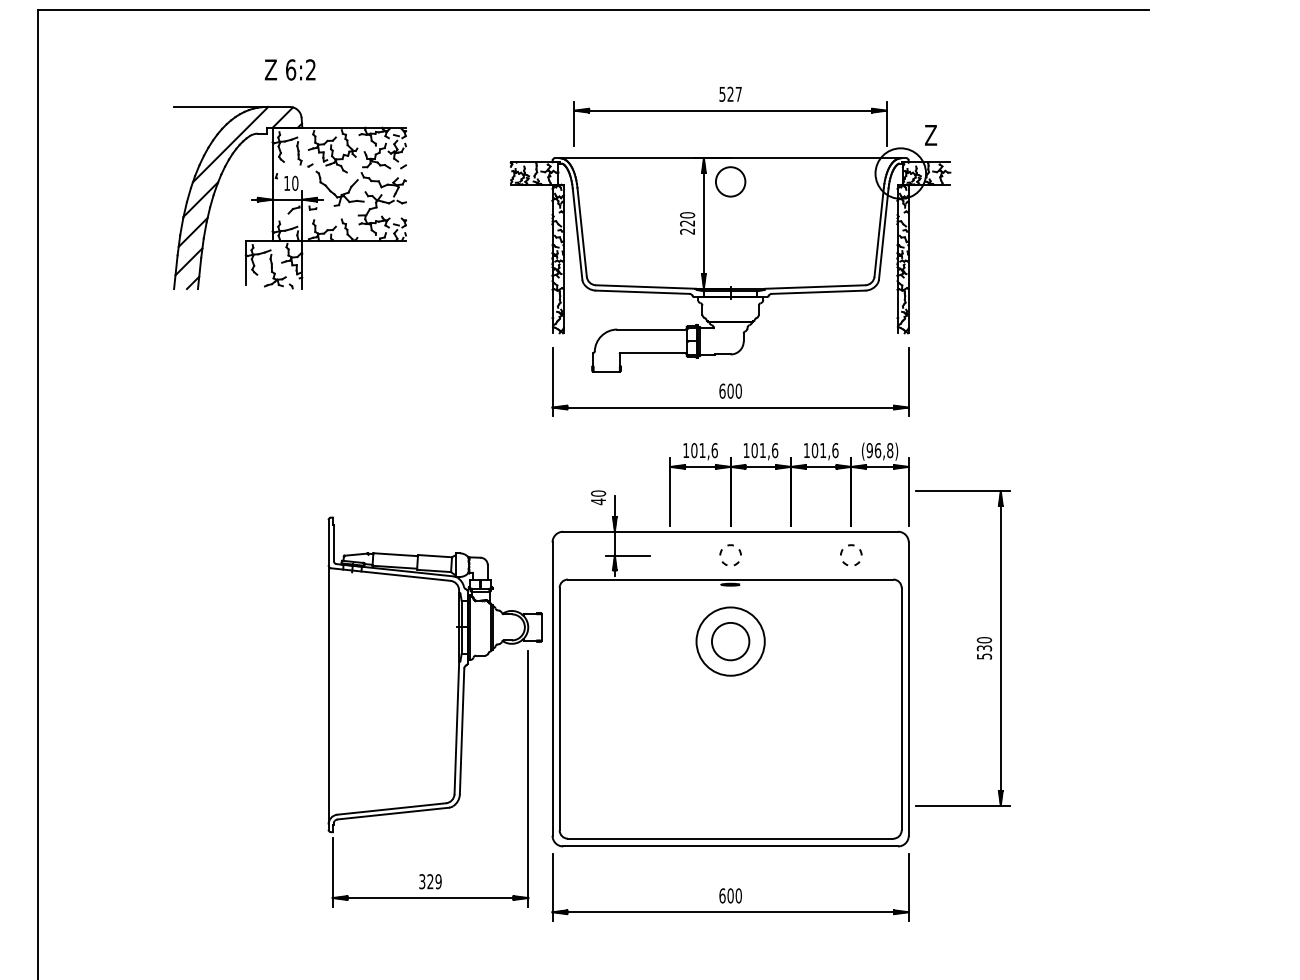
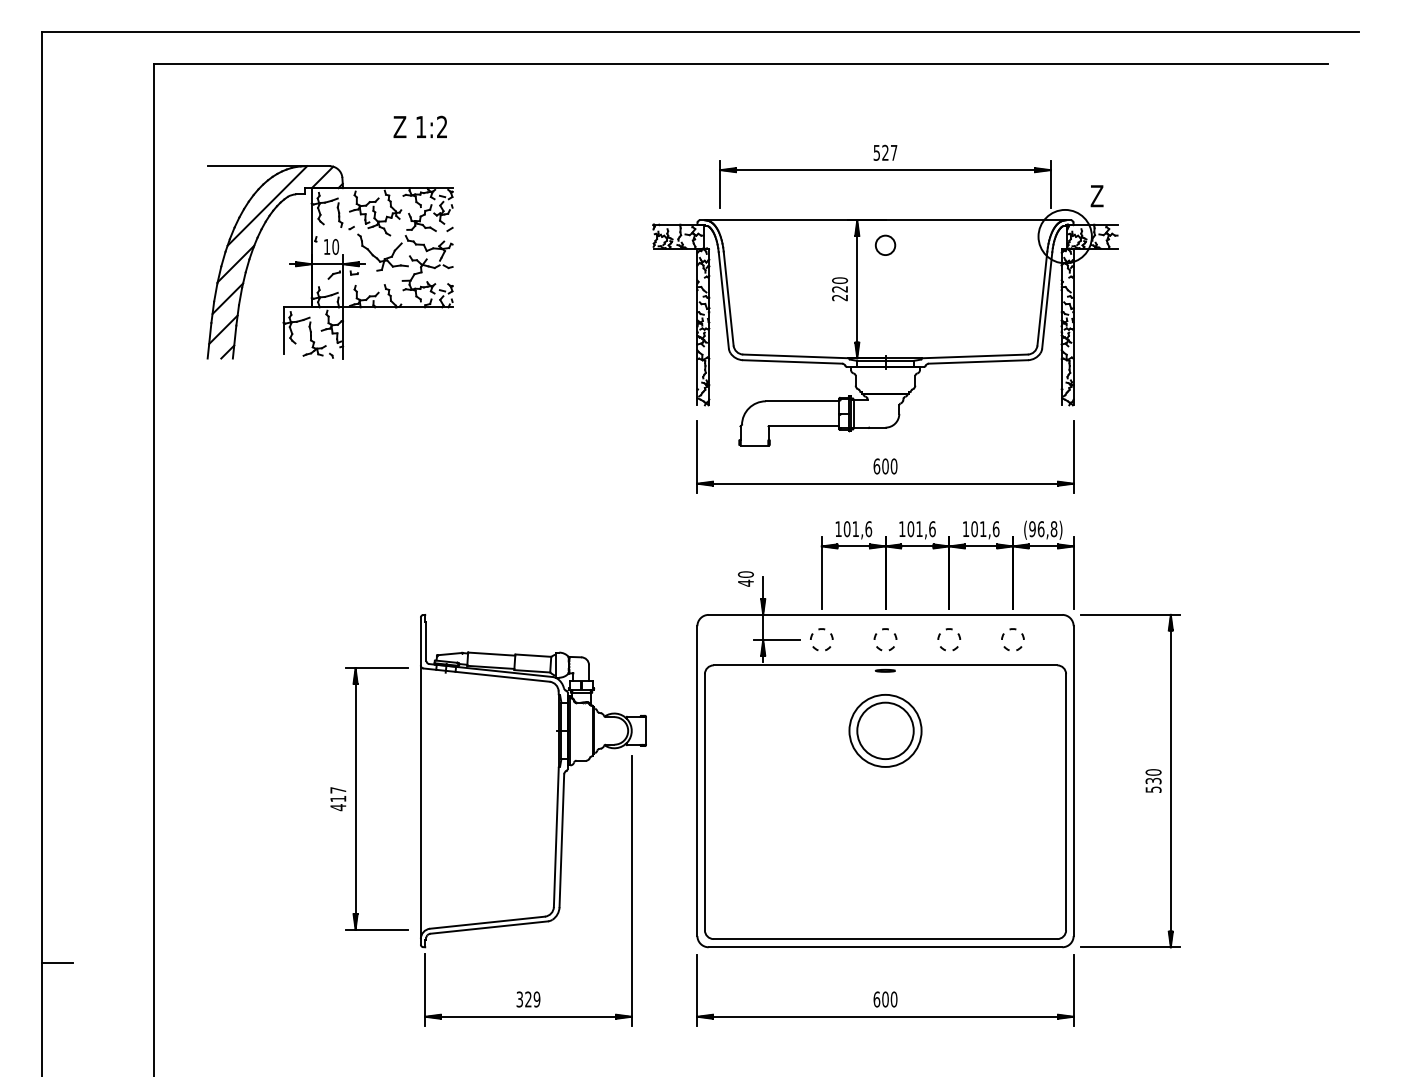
text: (290, 69) -> (420, 126), 6:2 -> 1:2
circle: (730, 182) -> (885, 245), size x0.62
part: (289, 198) -> (329, 262), moved
part: (668, 546) -> (819, 630), added
part: (789, 546) -> (947, 630), added
circle: (730, 641) -> (885, 730), size x1.43
part: (976, 647) -> (1145, 780), moved
part: (229, 705) -> (356, 798), added
part: (435, 712) -> (533, 820), moved

